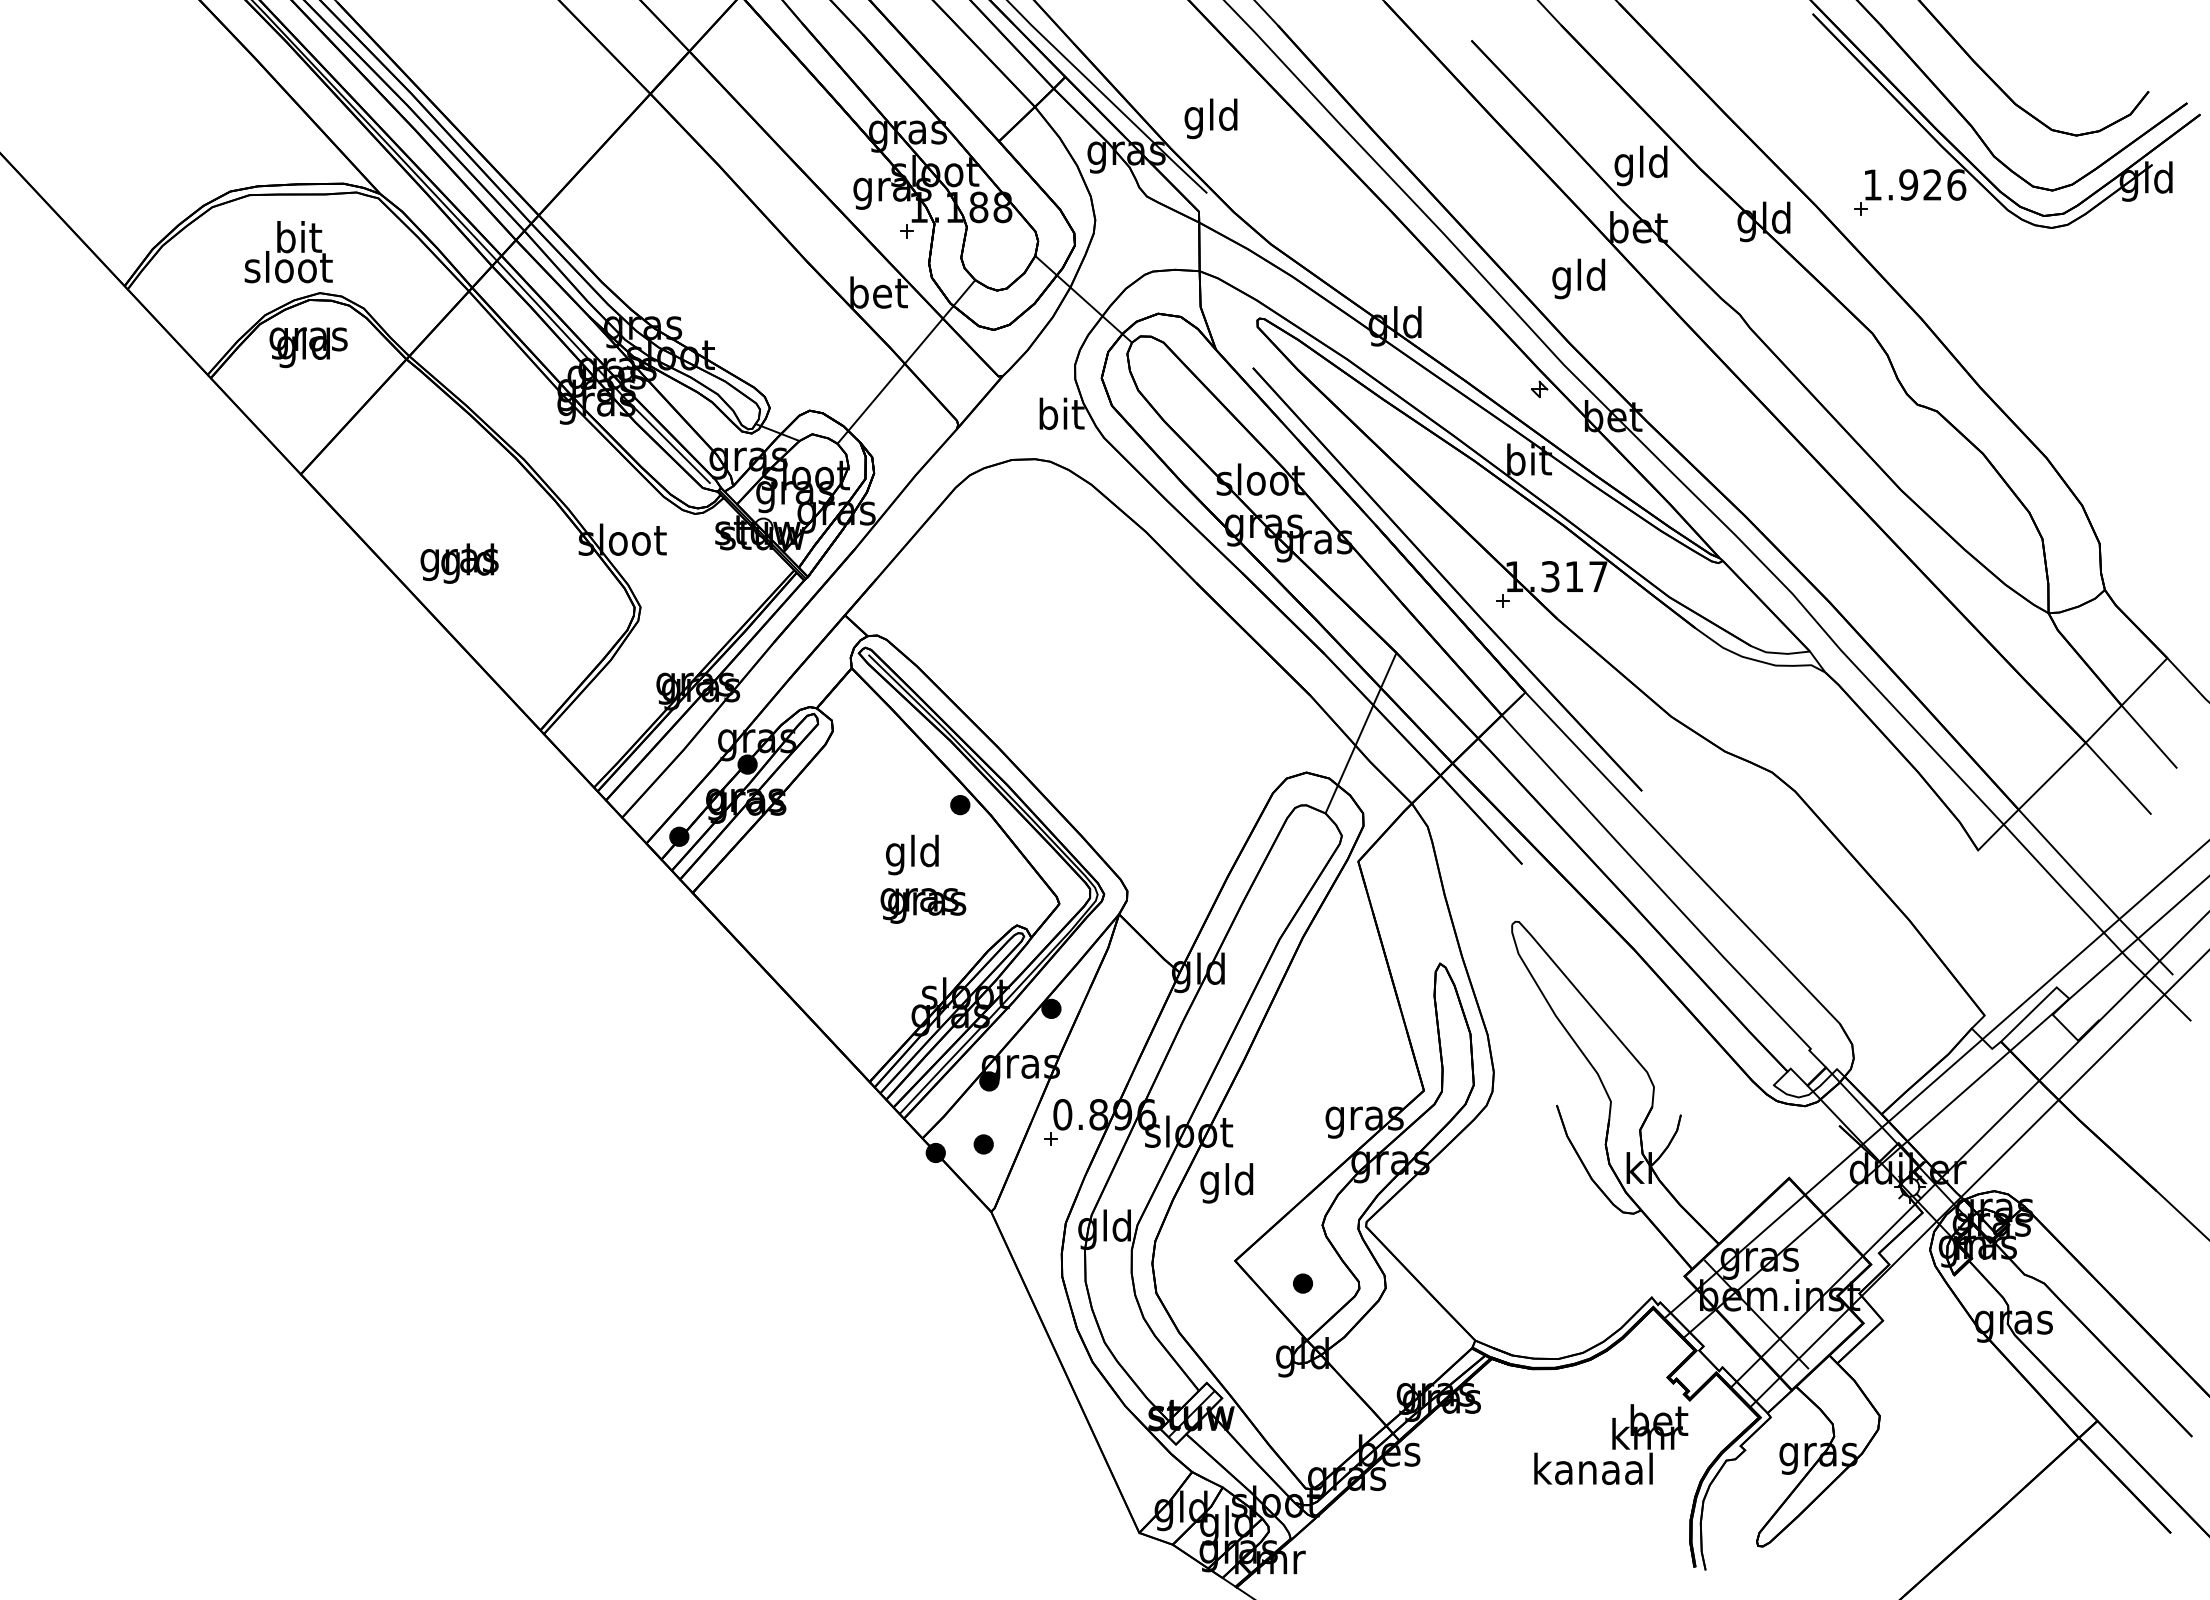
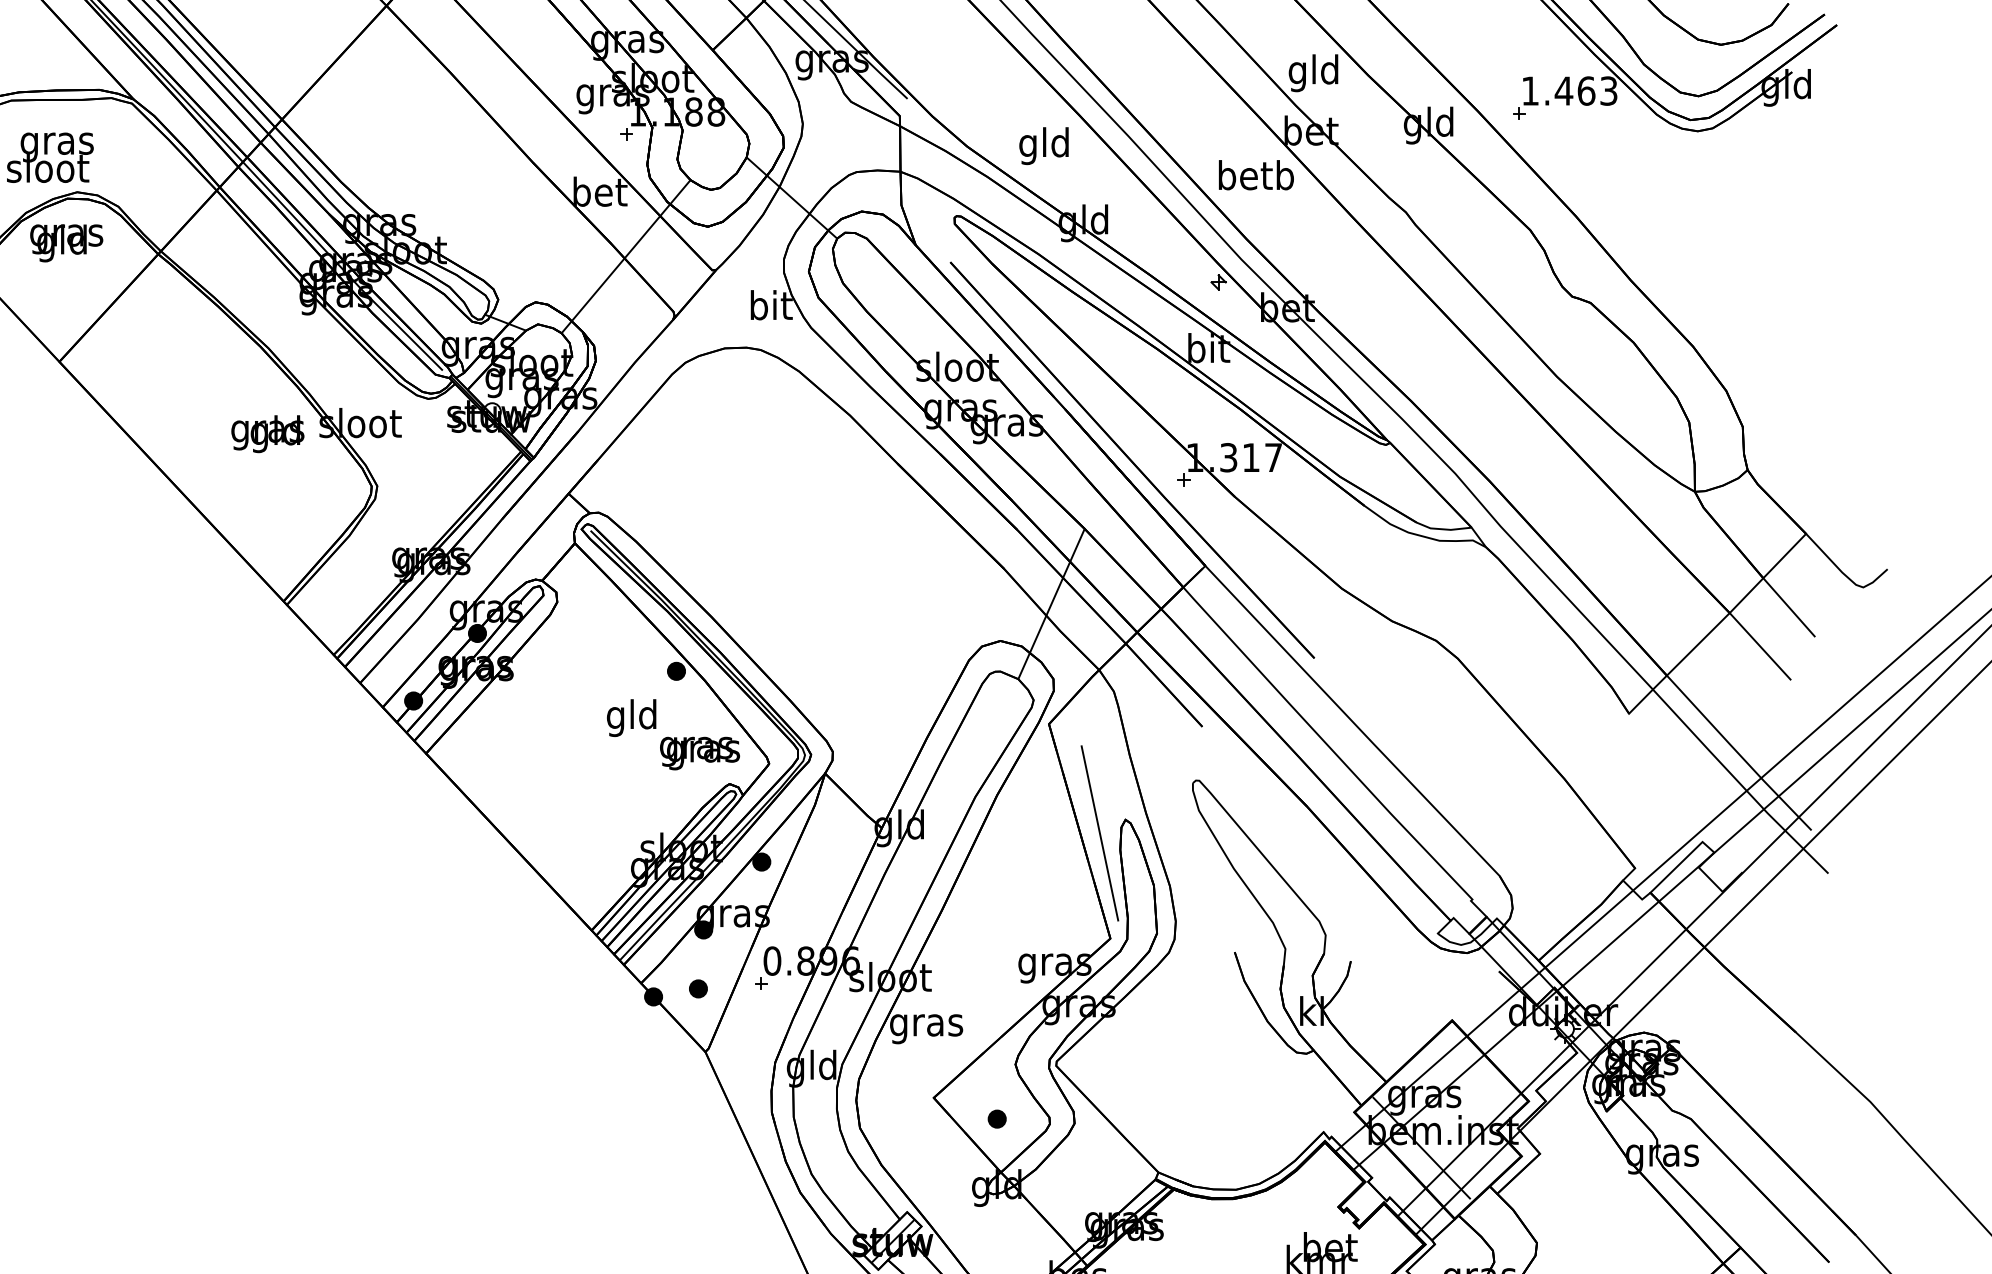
text: (1210, 118) -> (1043, 145), moved
text: (1932, 184) -> (1586, 90), 1.926 -> 1.463
text: (298, 241) -> (57, 143), bit -> gras
text: (1579, 278) -> (1255, 178), gld -> betb
text: (459, 563) -> (267, 434), moved
text: (923, 905) -> (700, 753), moved
line: (1412, 978) -> (1099, 833), added
text: (1227, 1183) -> (926, 1025), gld -> gras

